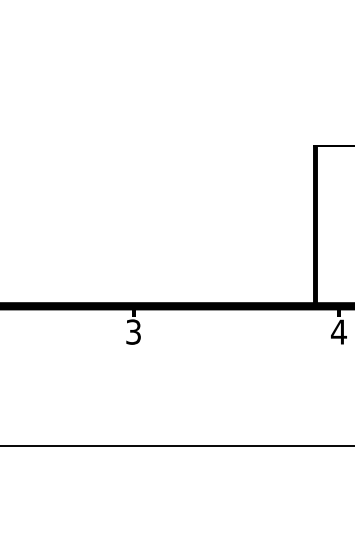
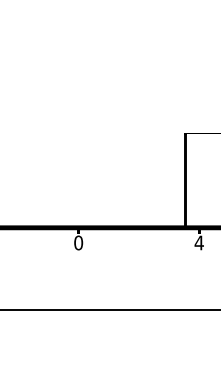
text: (133, 331) -> (78, 242), 3 -> 0

